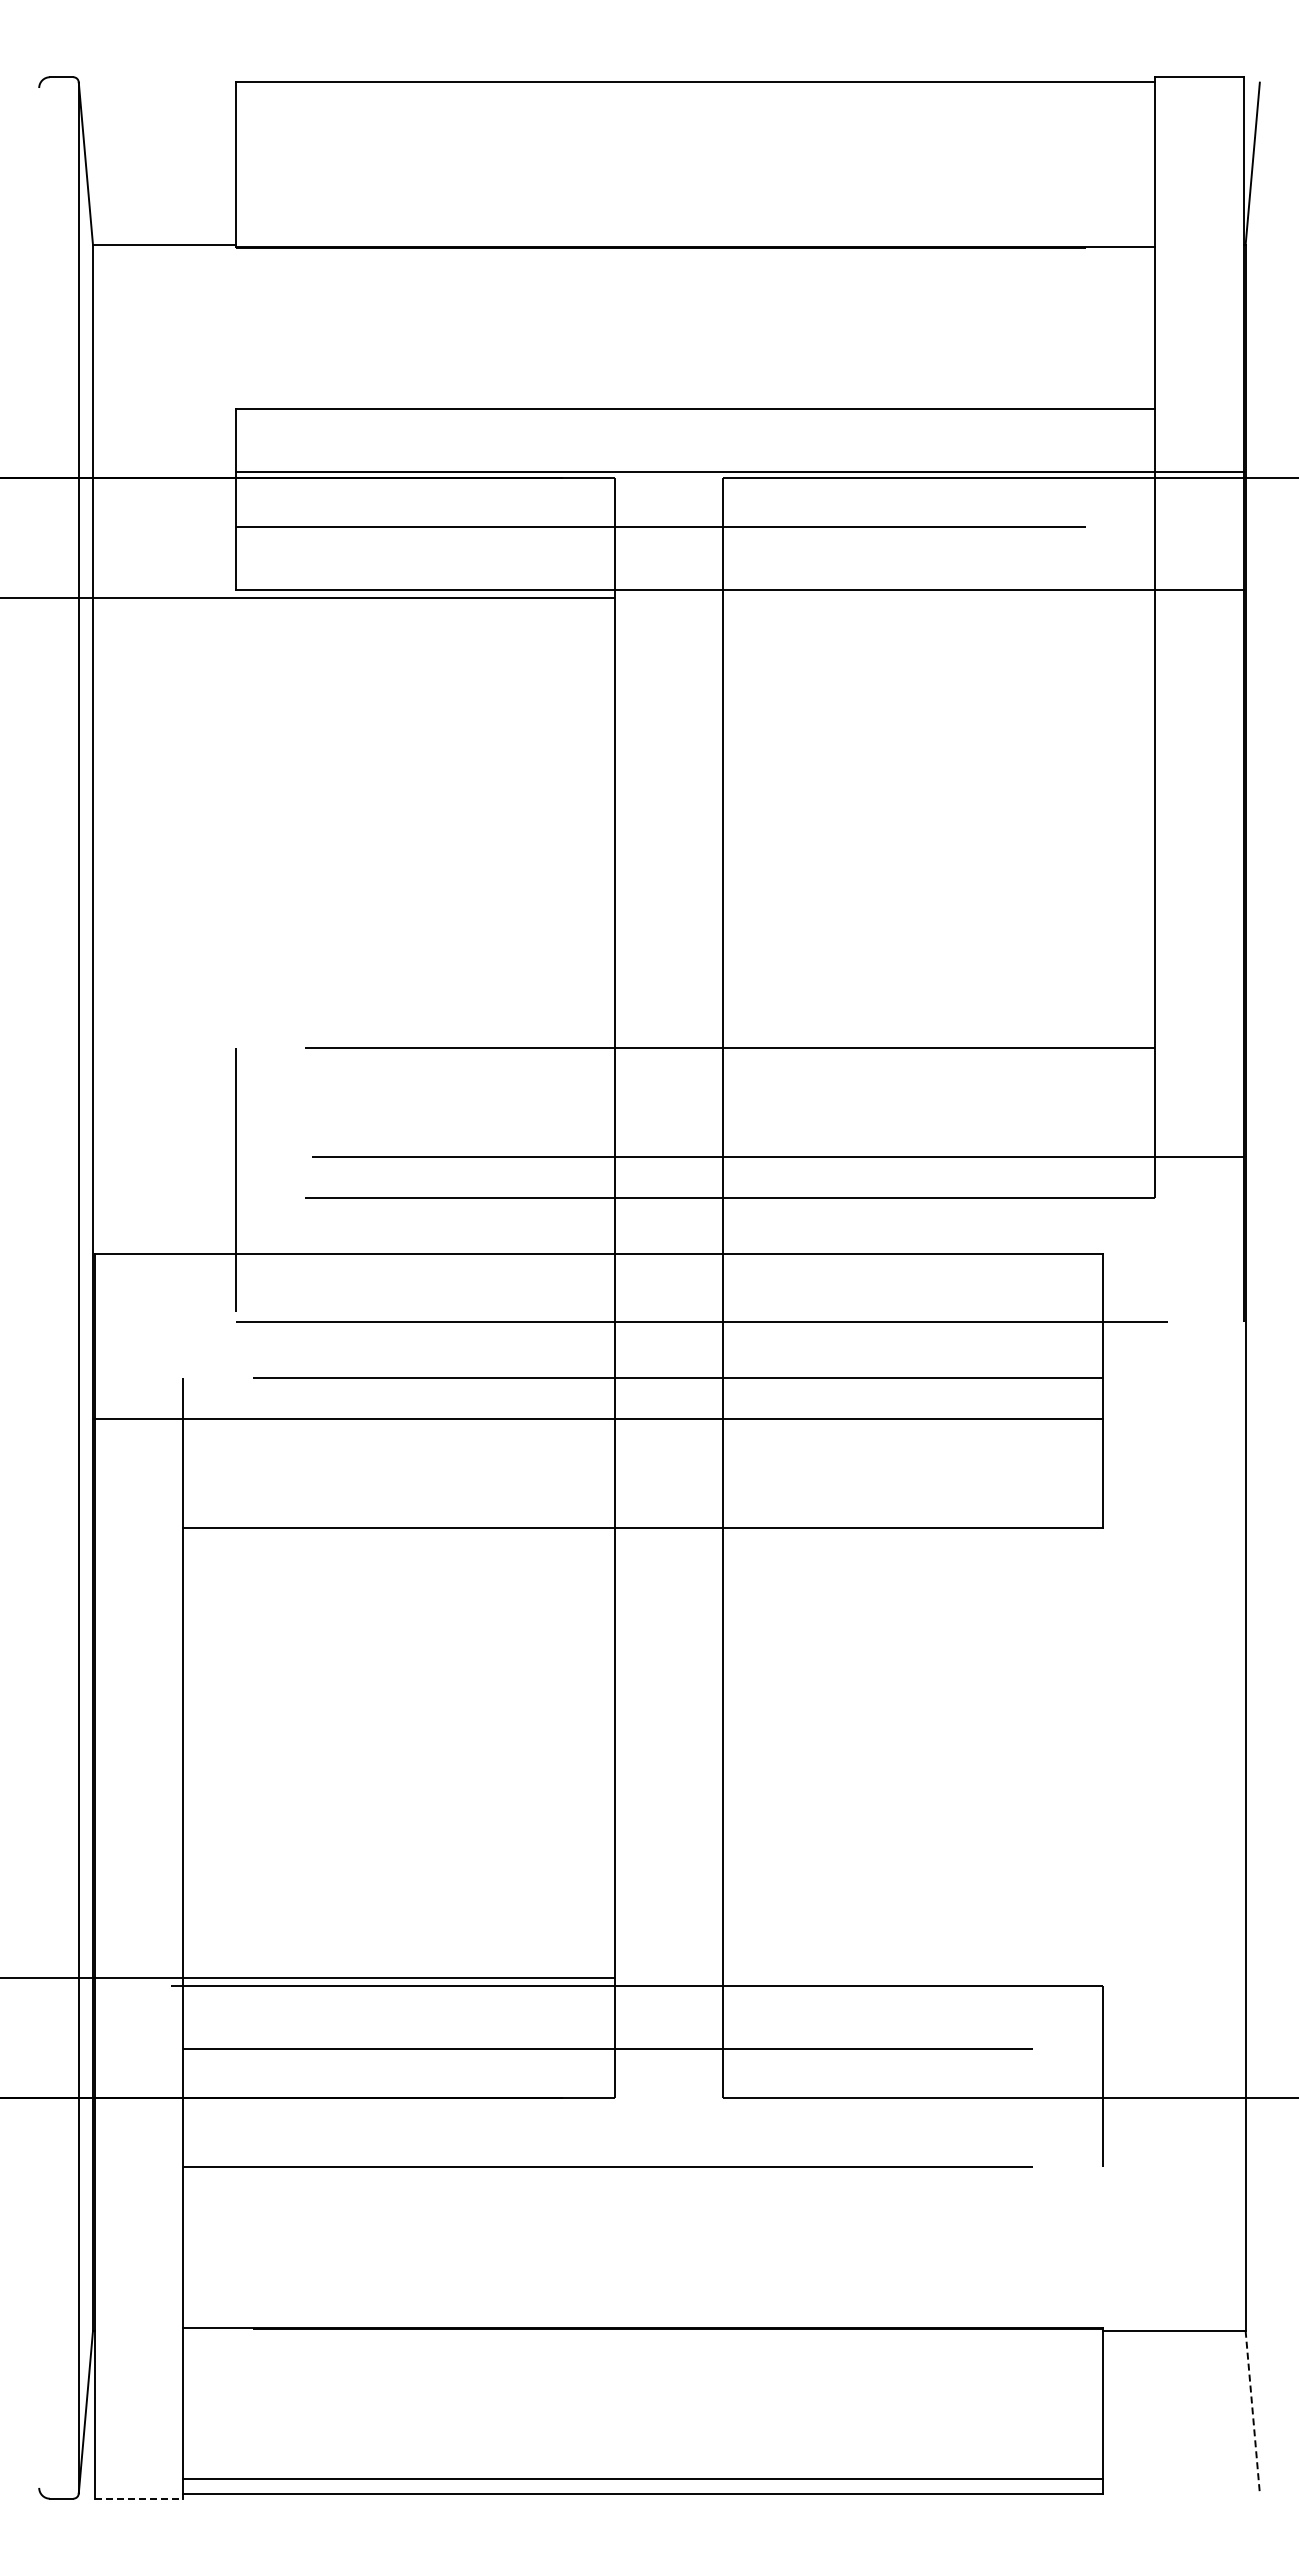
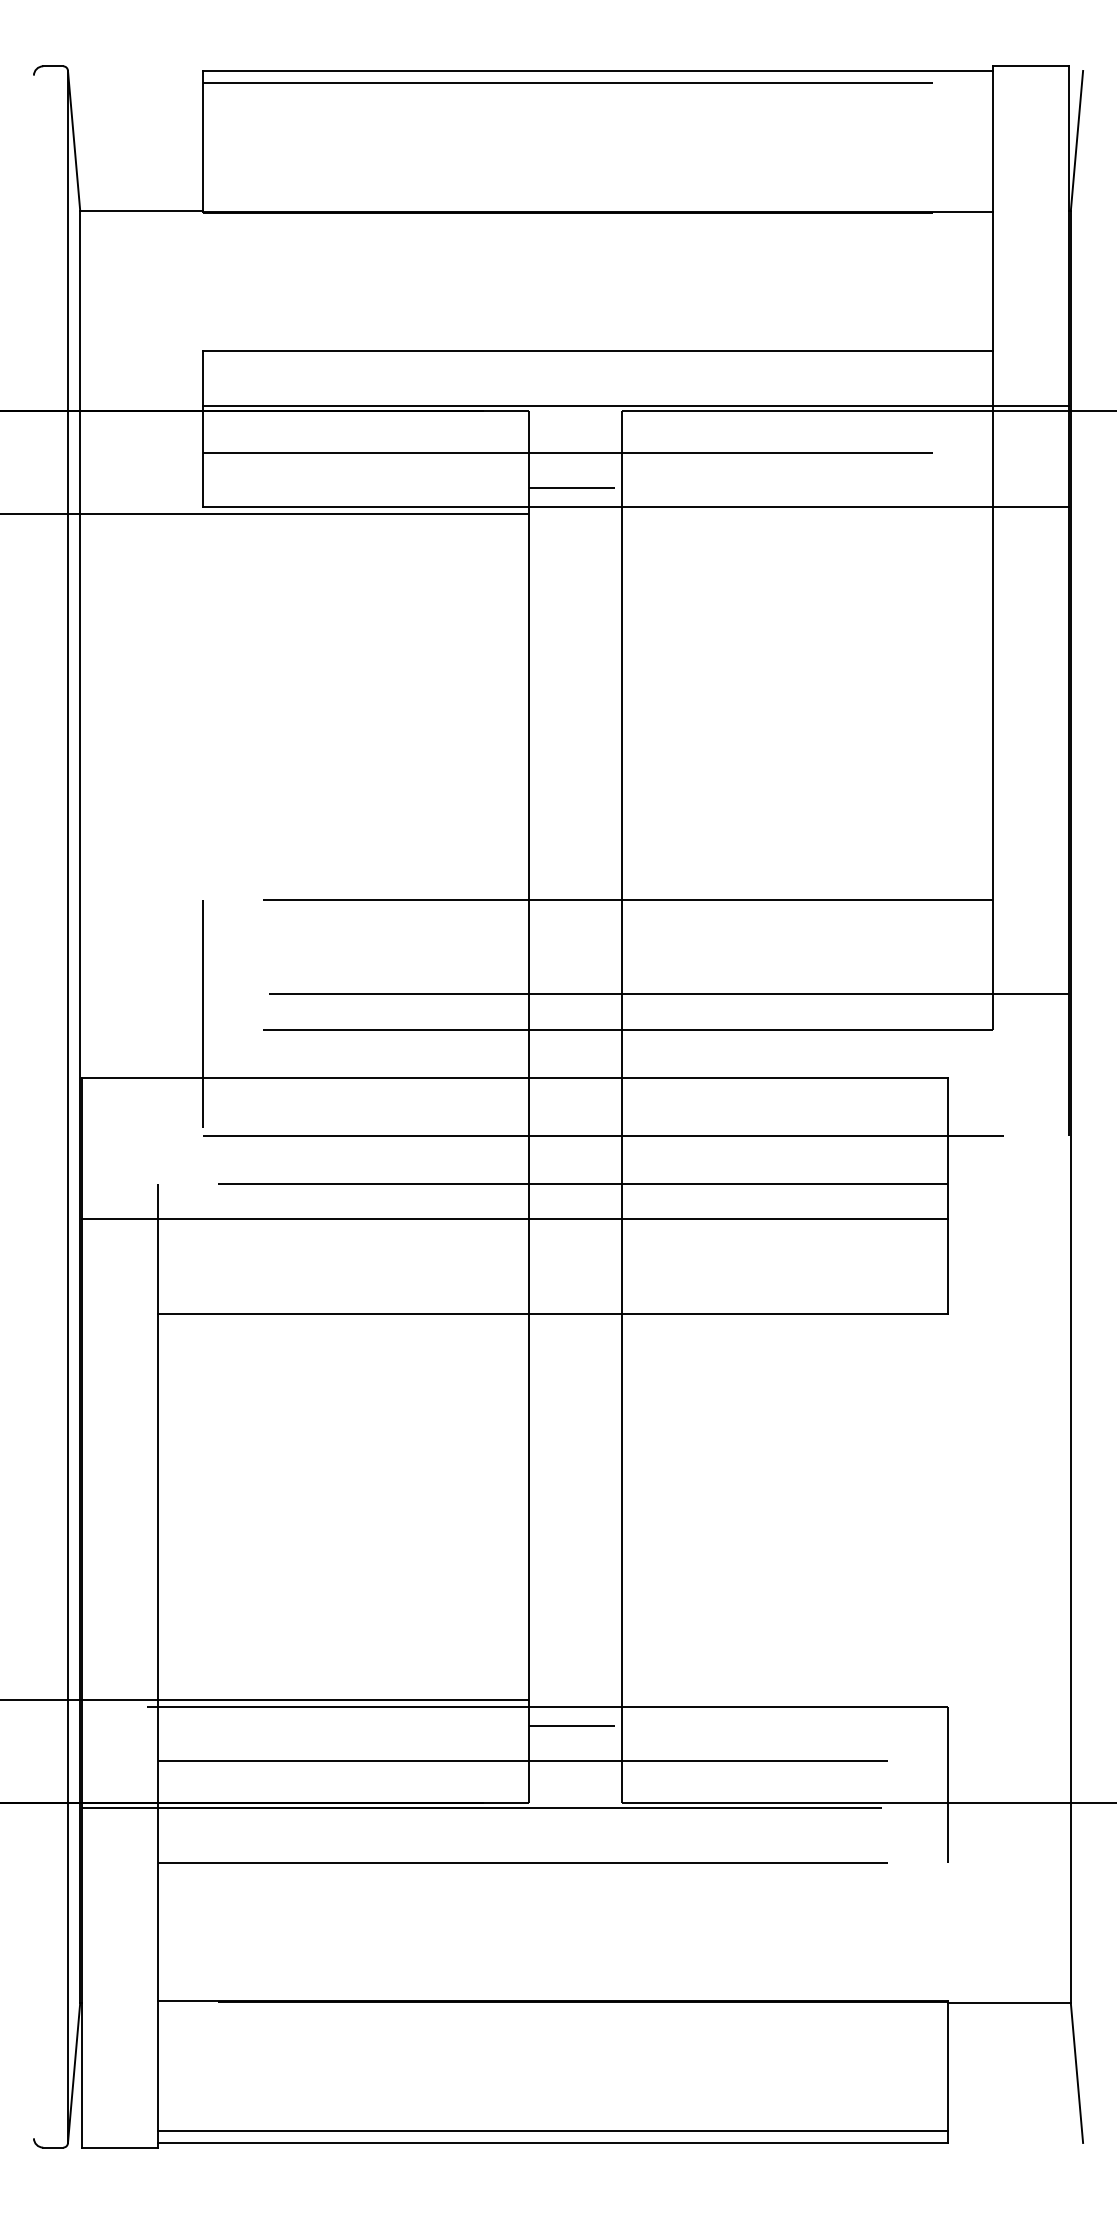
line: (695, 97) -> (598, 83), added
line: (669, 567) -> (575, 487), added
line: (669, 2008) -> (575, 1726), added
line: (598, 2103) -> (514, 1807), added
line: (1252, 2412) -> (1076, 2073), dashed -> solid
line: (139, 2498) -> (120, 2147), dashed -> solid

